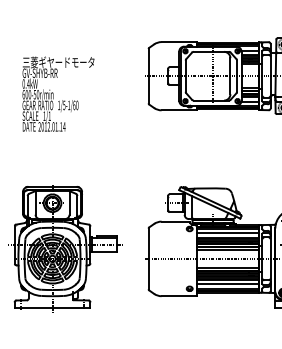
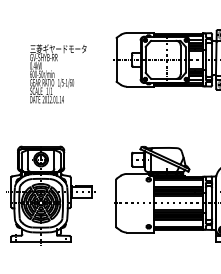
text: (58, 93) -> (58, 73), moved
line: (227, 233) -> (178, 183), removed
line: (227, 284) -> (178, 223), removed

